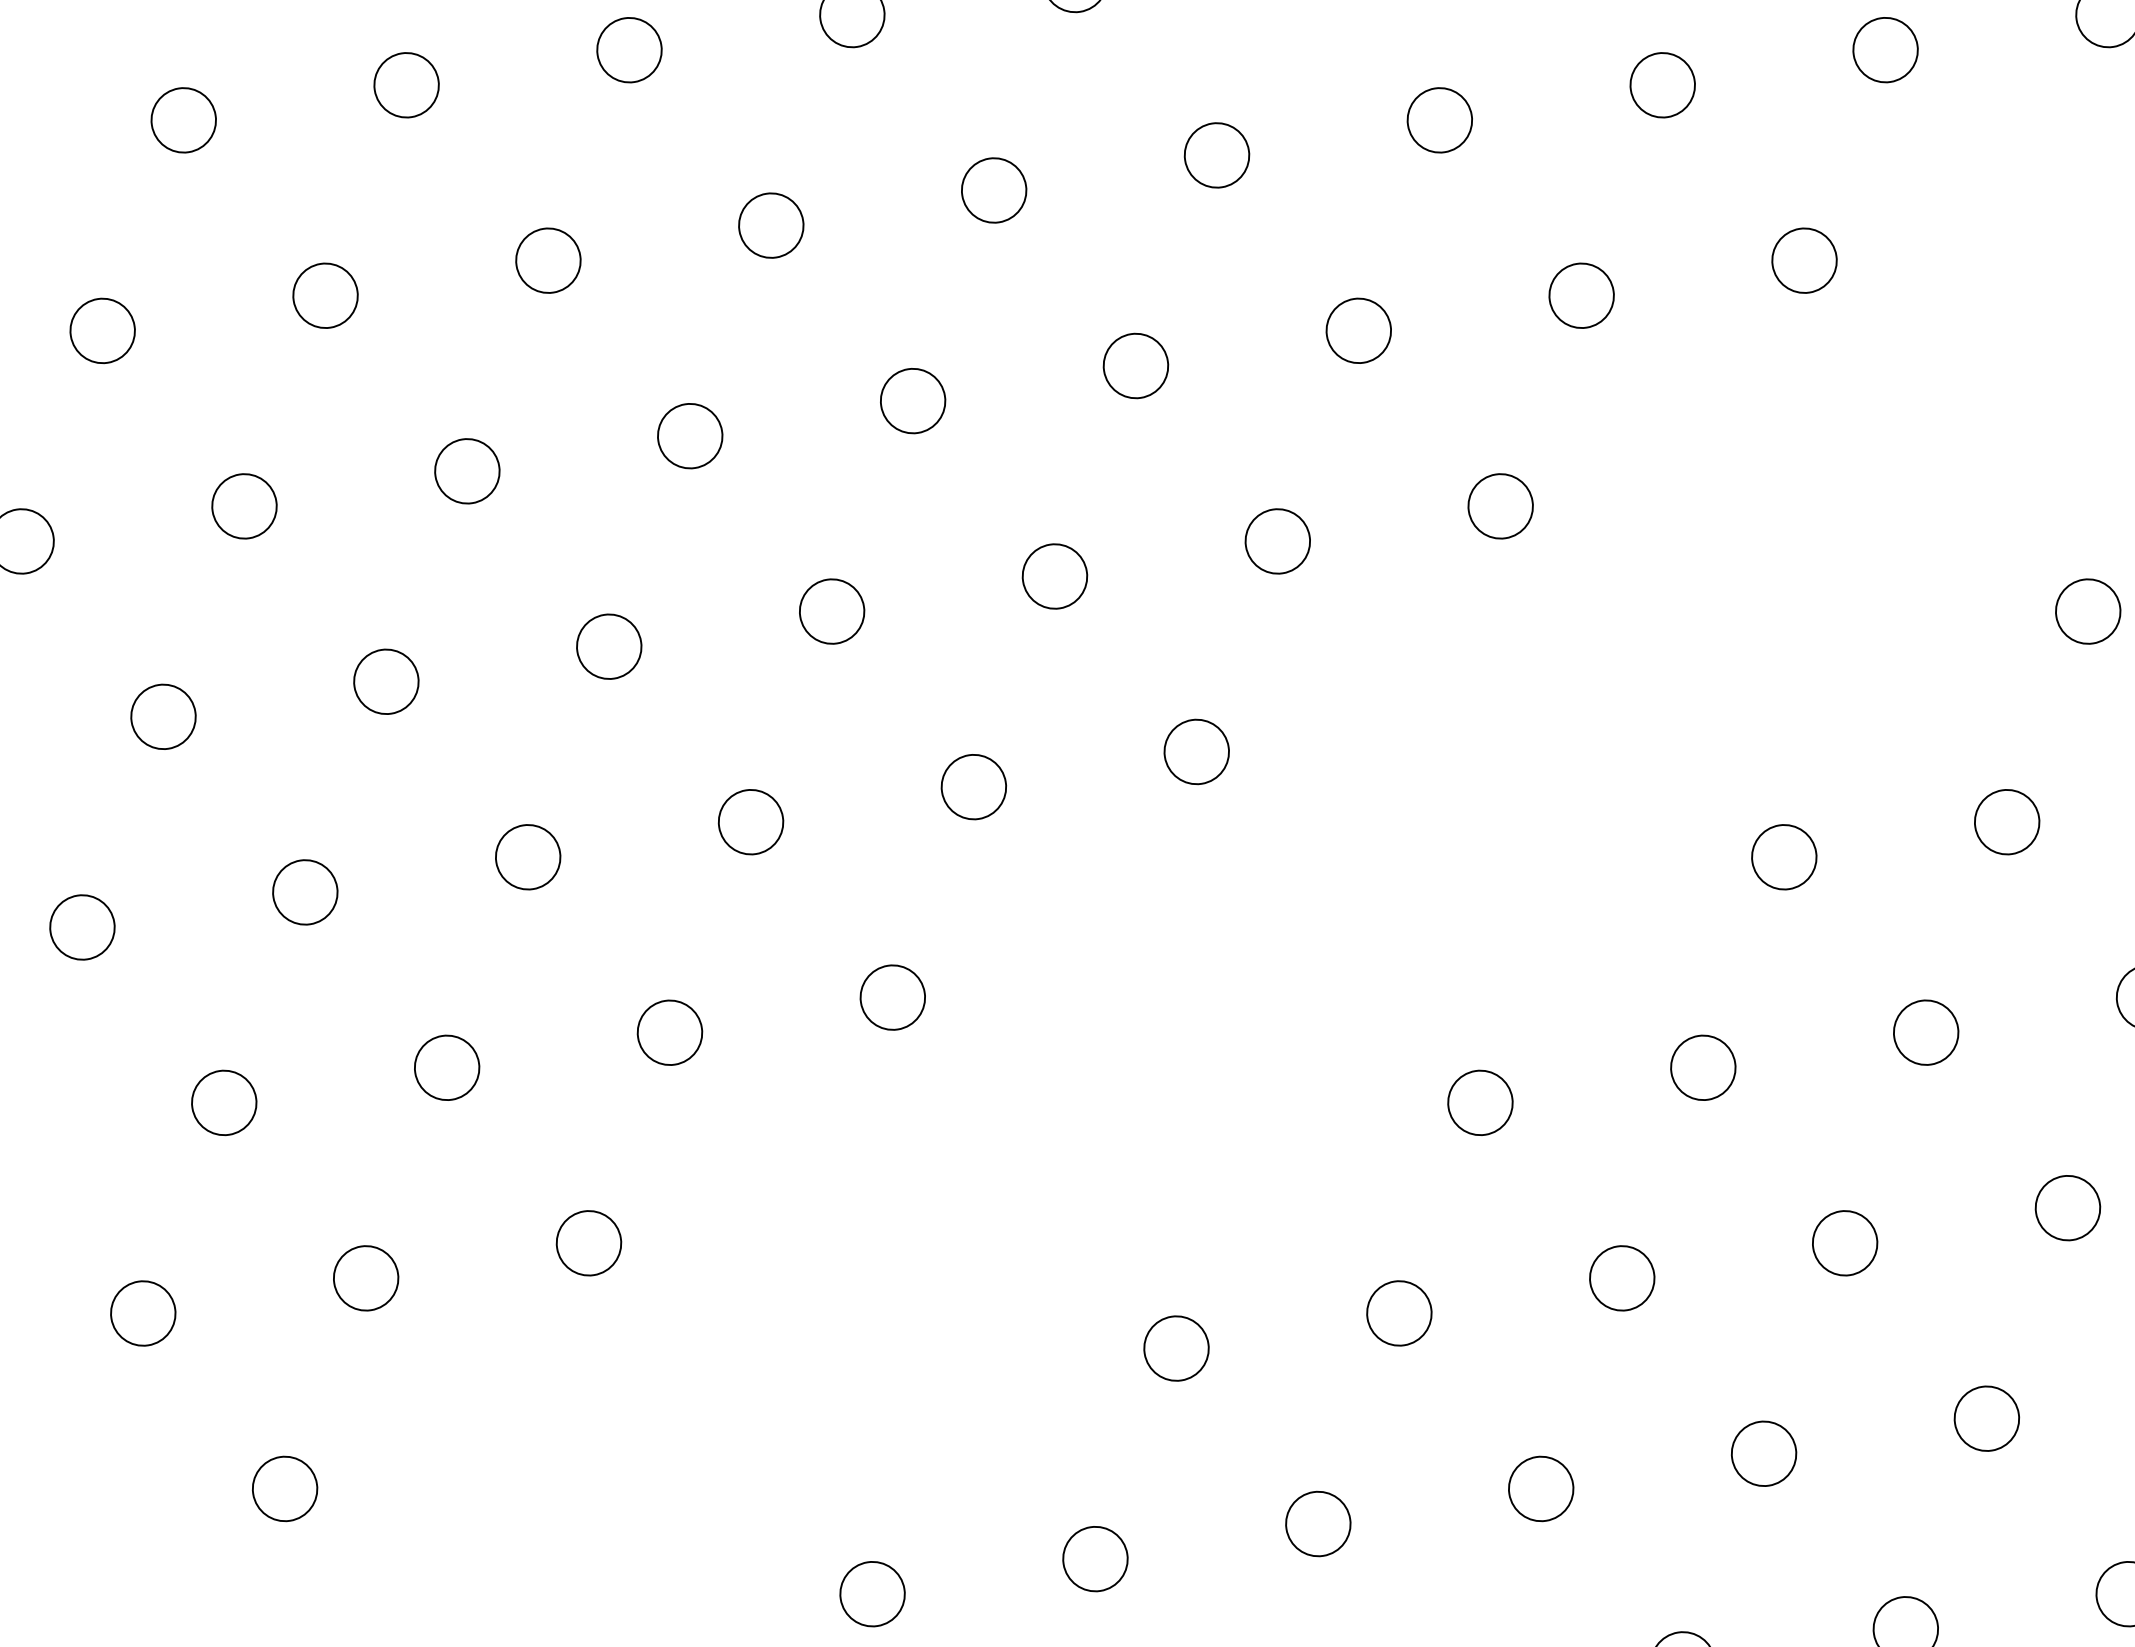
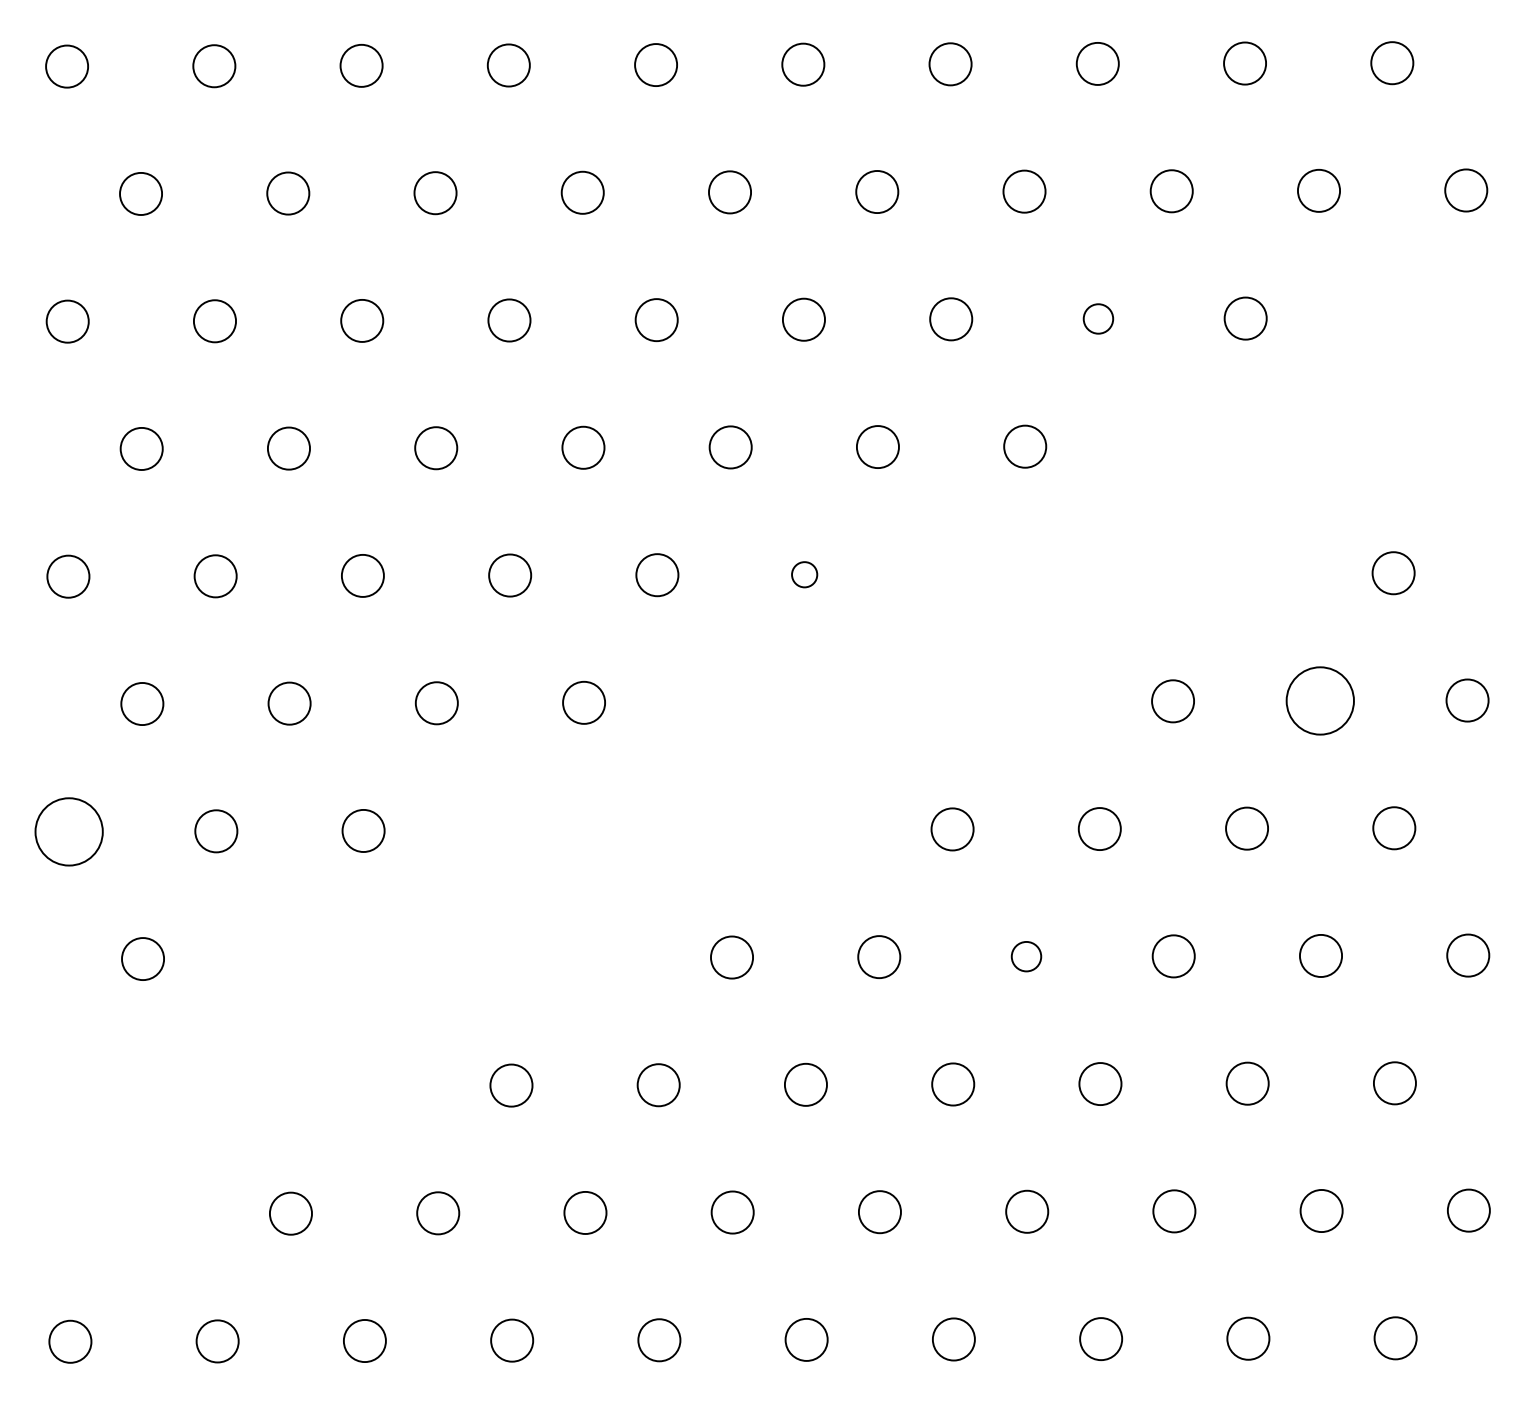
circle: (1581, 295) -> (1098, 318), size x0.7
circle: (1196, 751) -> (804, 574), size x0.6
circle: (2007, 821) -> (1320, 700), size x1.6
circle: (1622, 1277) -> (1026, 956), size x0.7
circle: (142, 1313) -> (68, 831), size x1.6

